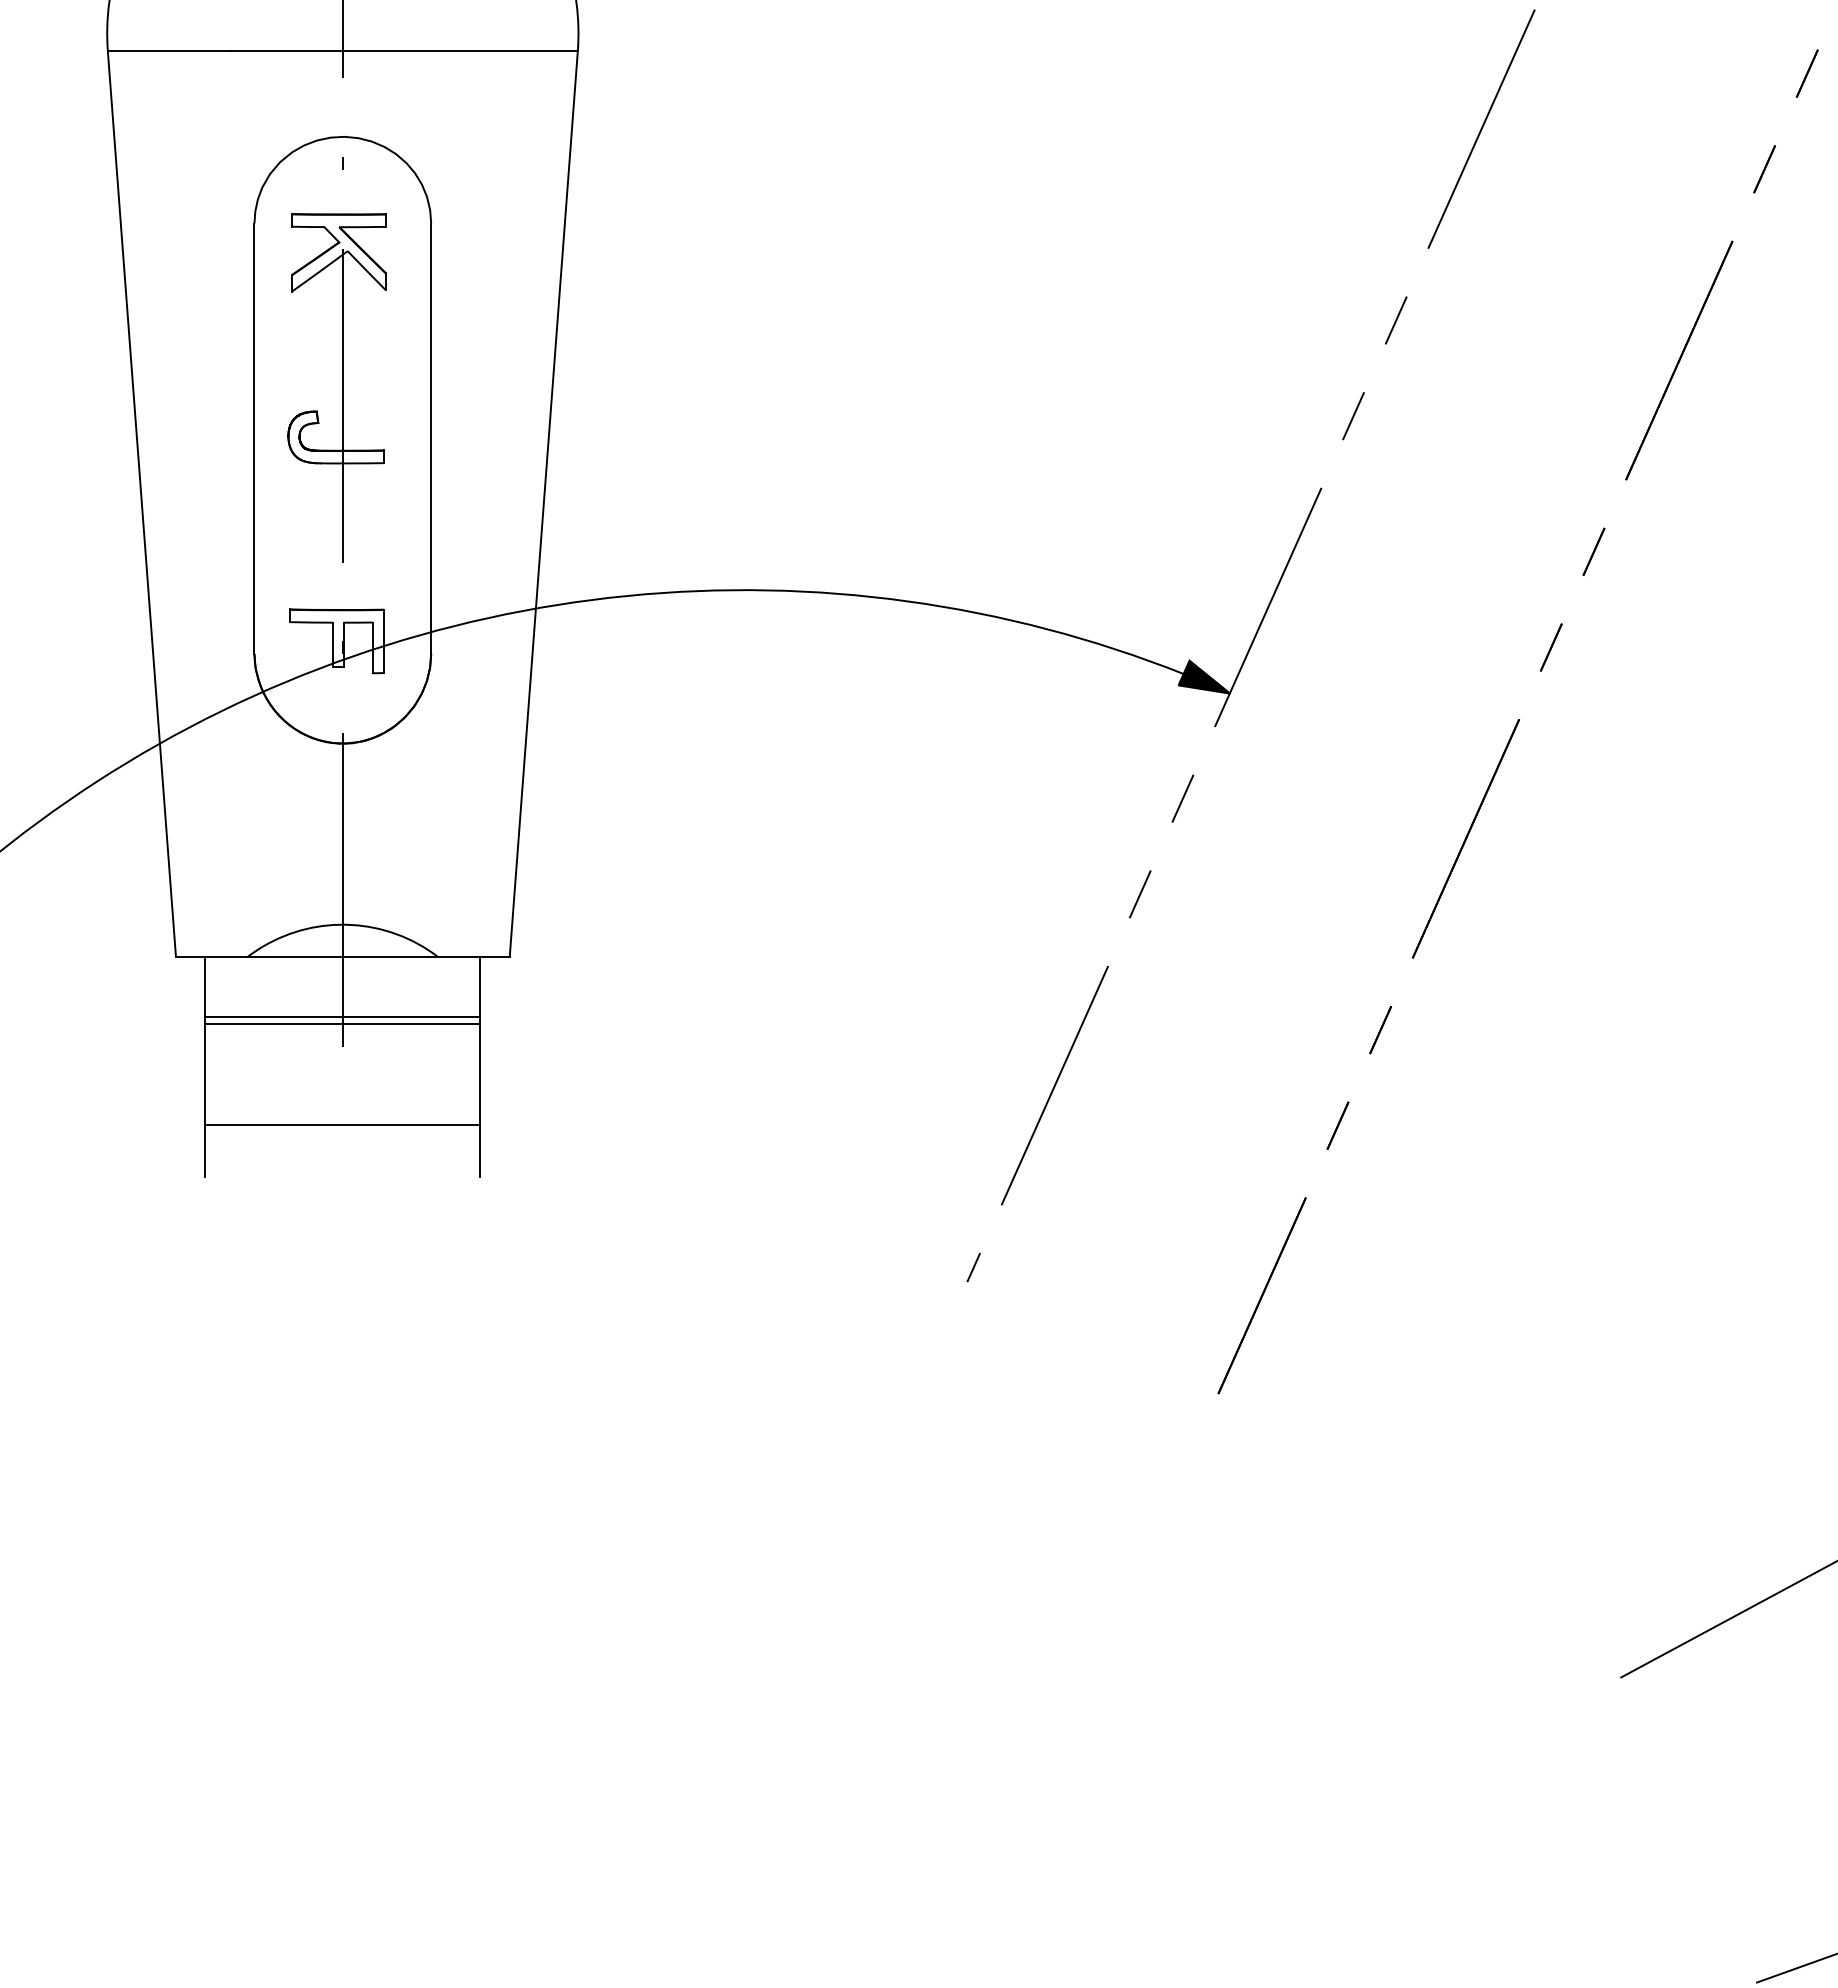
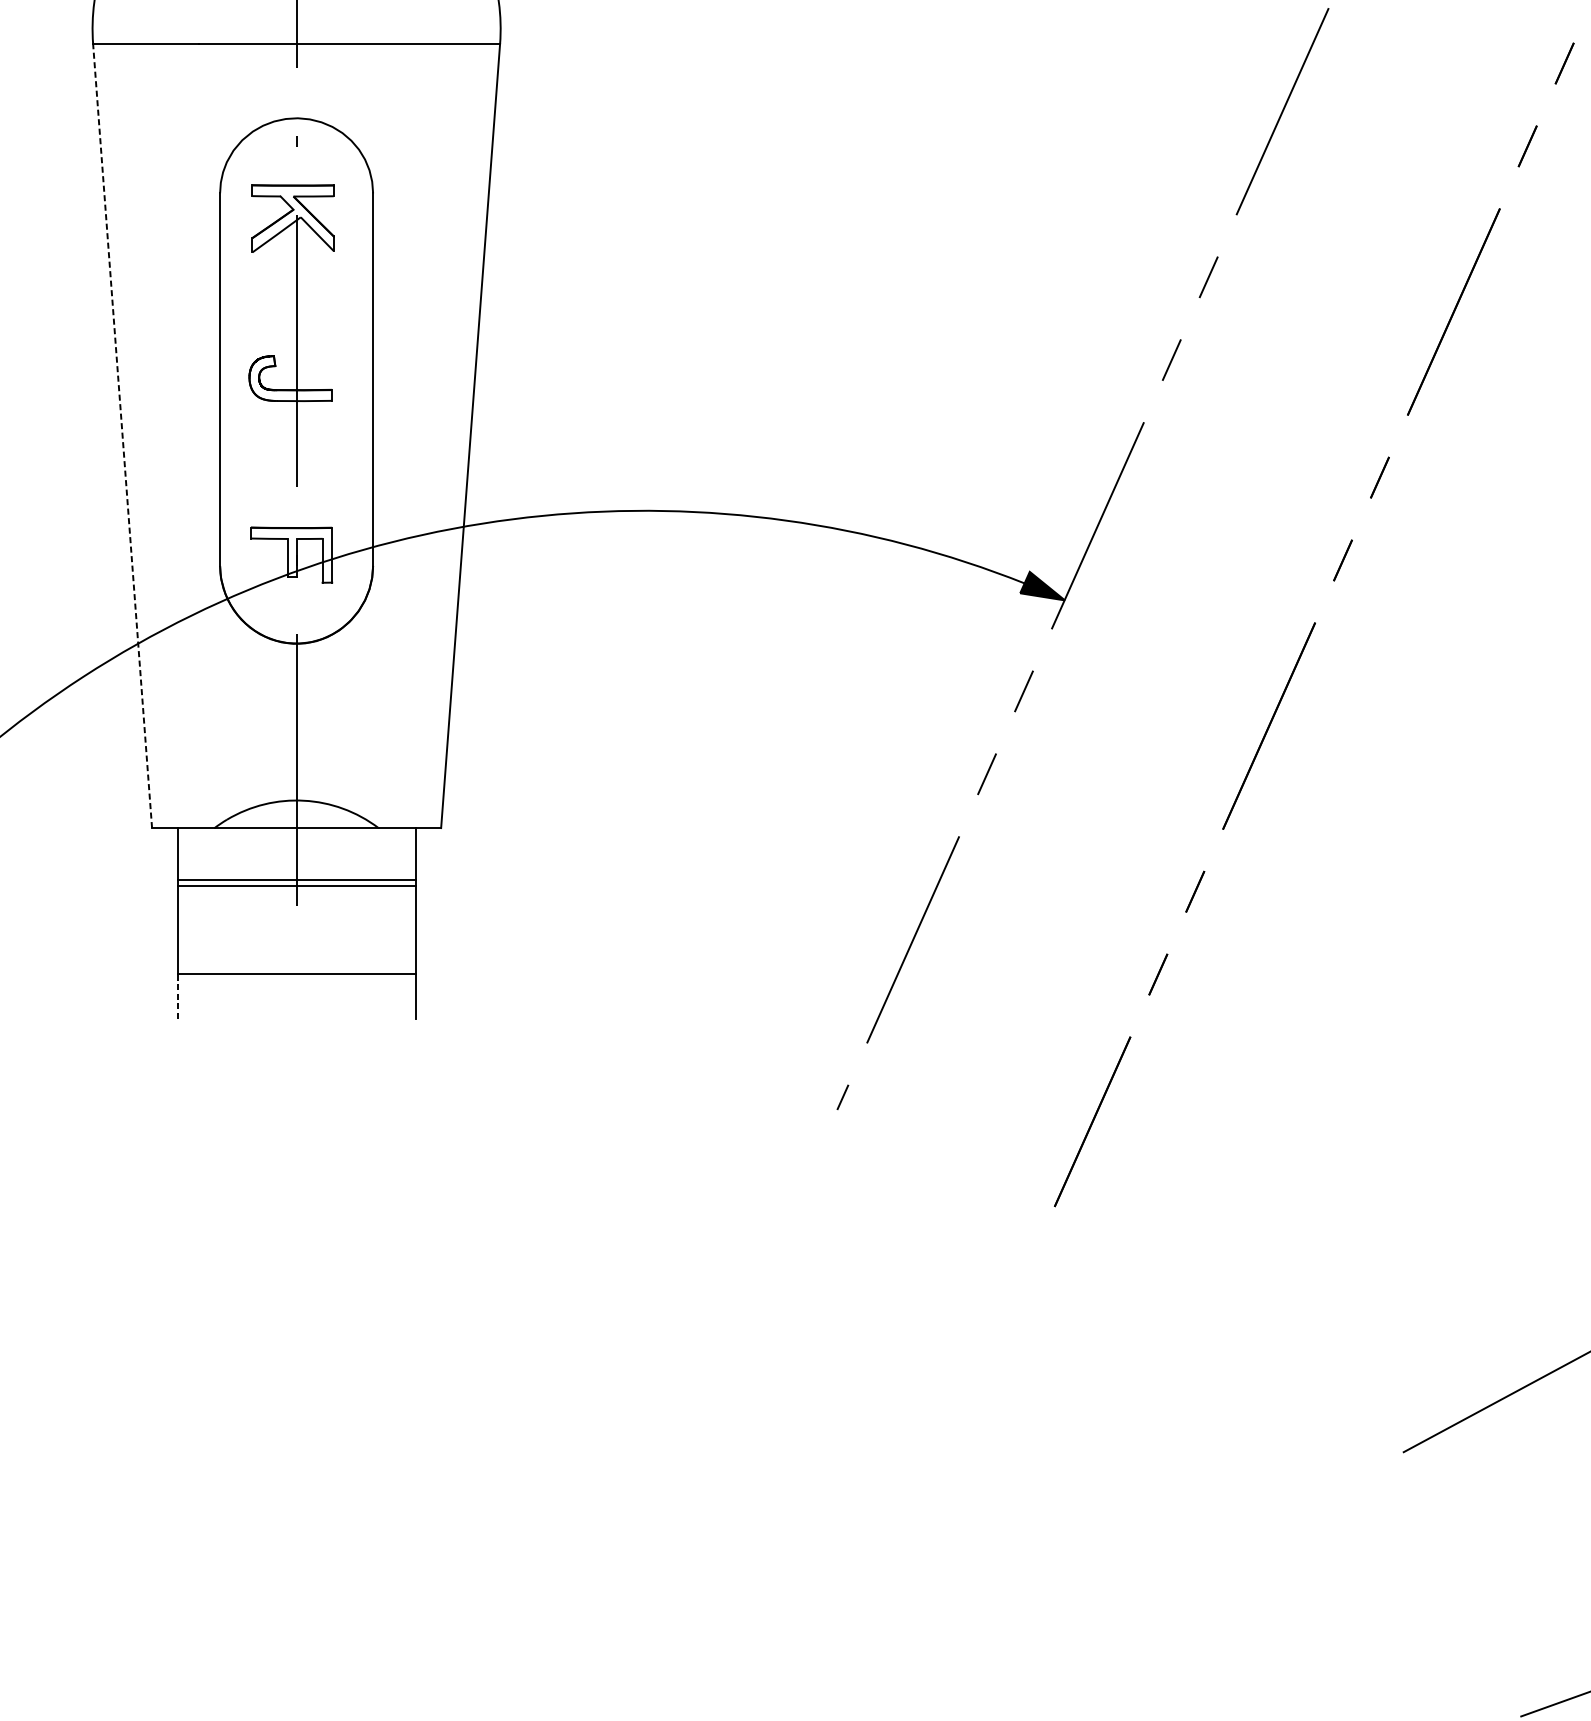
line: (141, 503) -> (122, 435), solid -> dashed
line: (205, 1150) -> (177, 996), solid -> dashed

